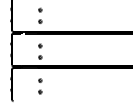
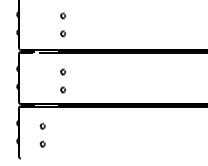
part: (40, 86) -> (42, 135), moved

